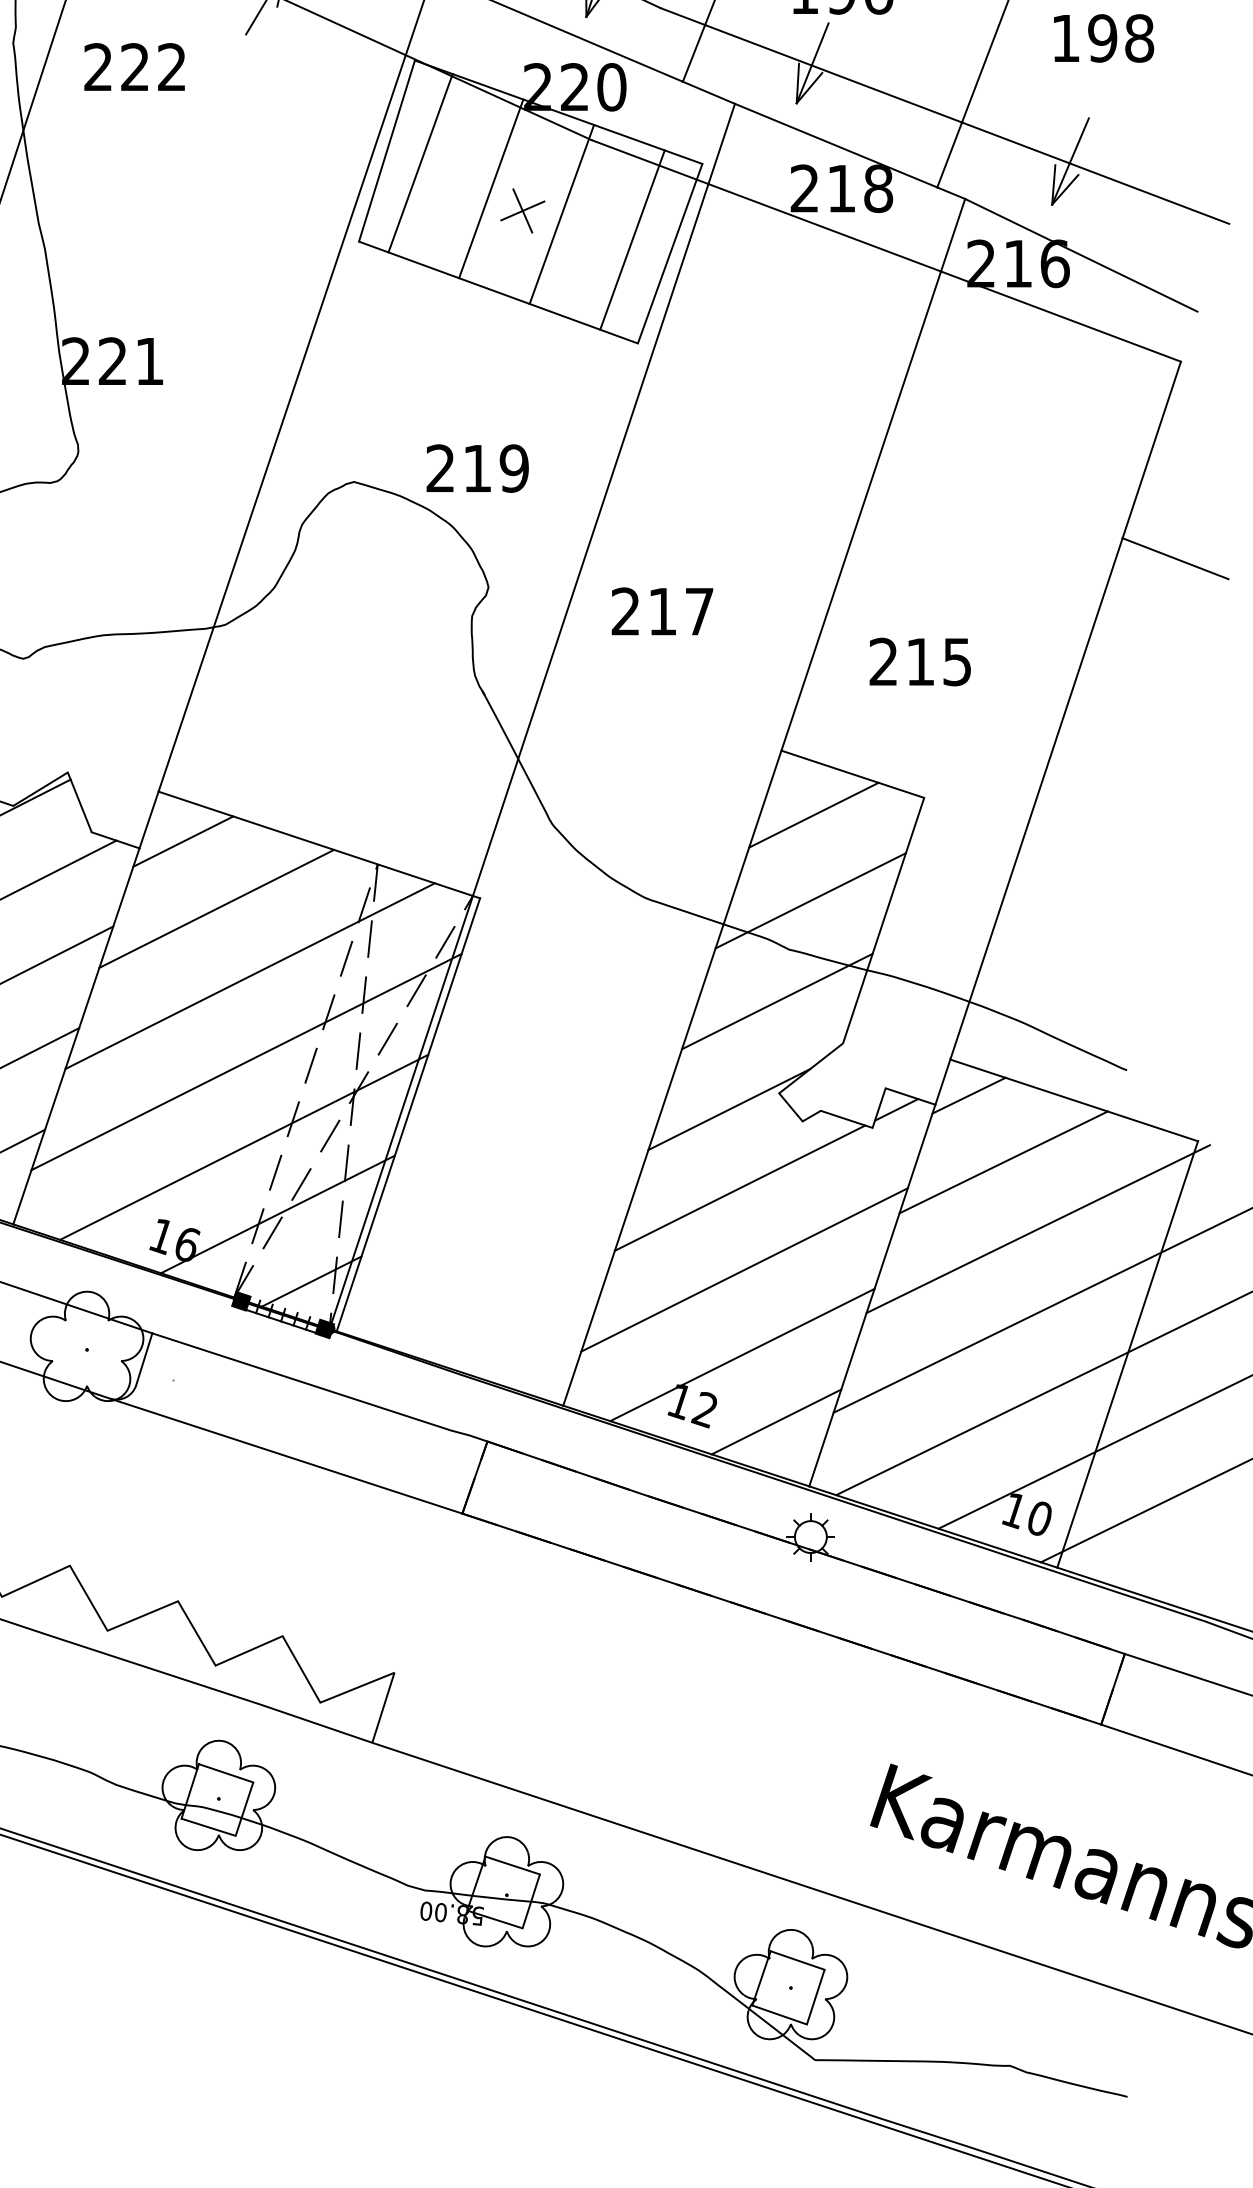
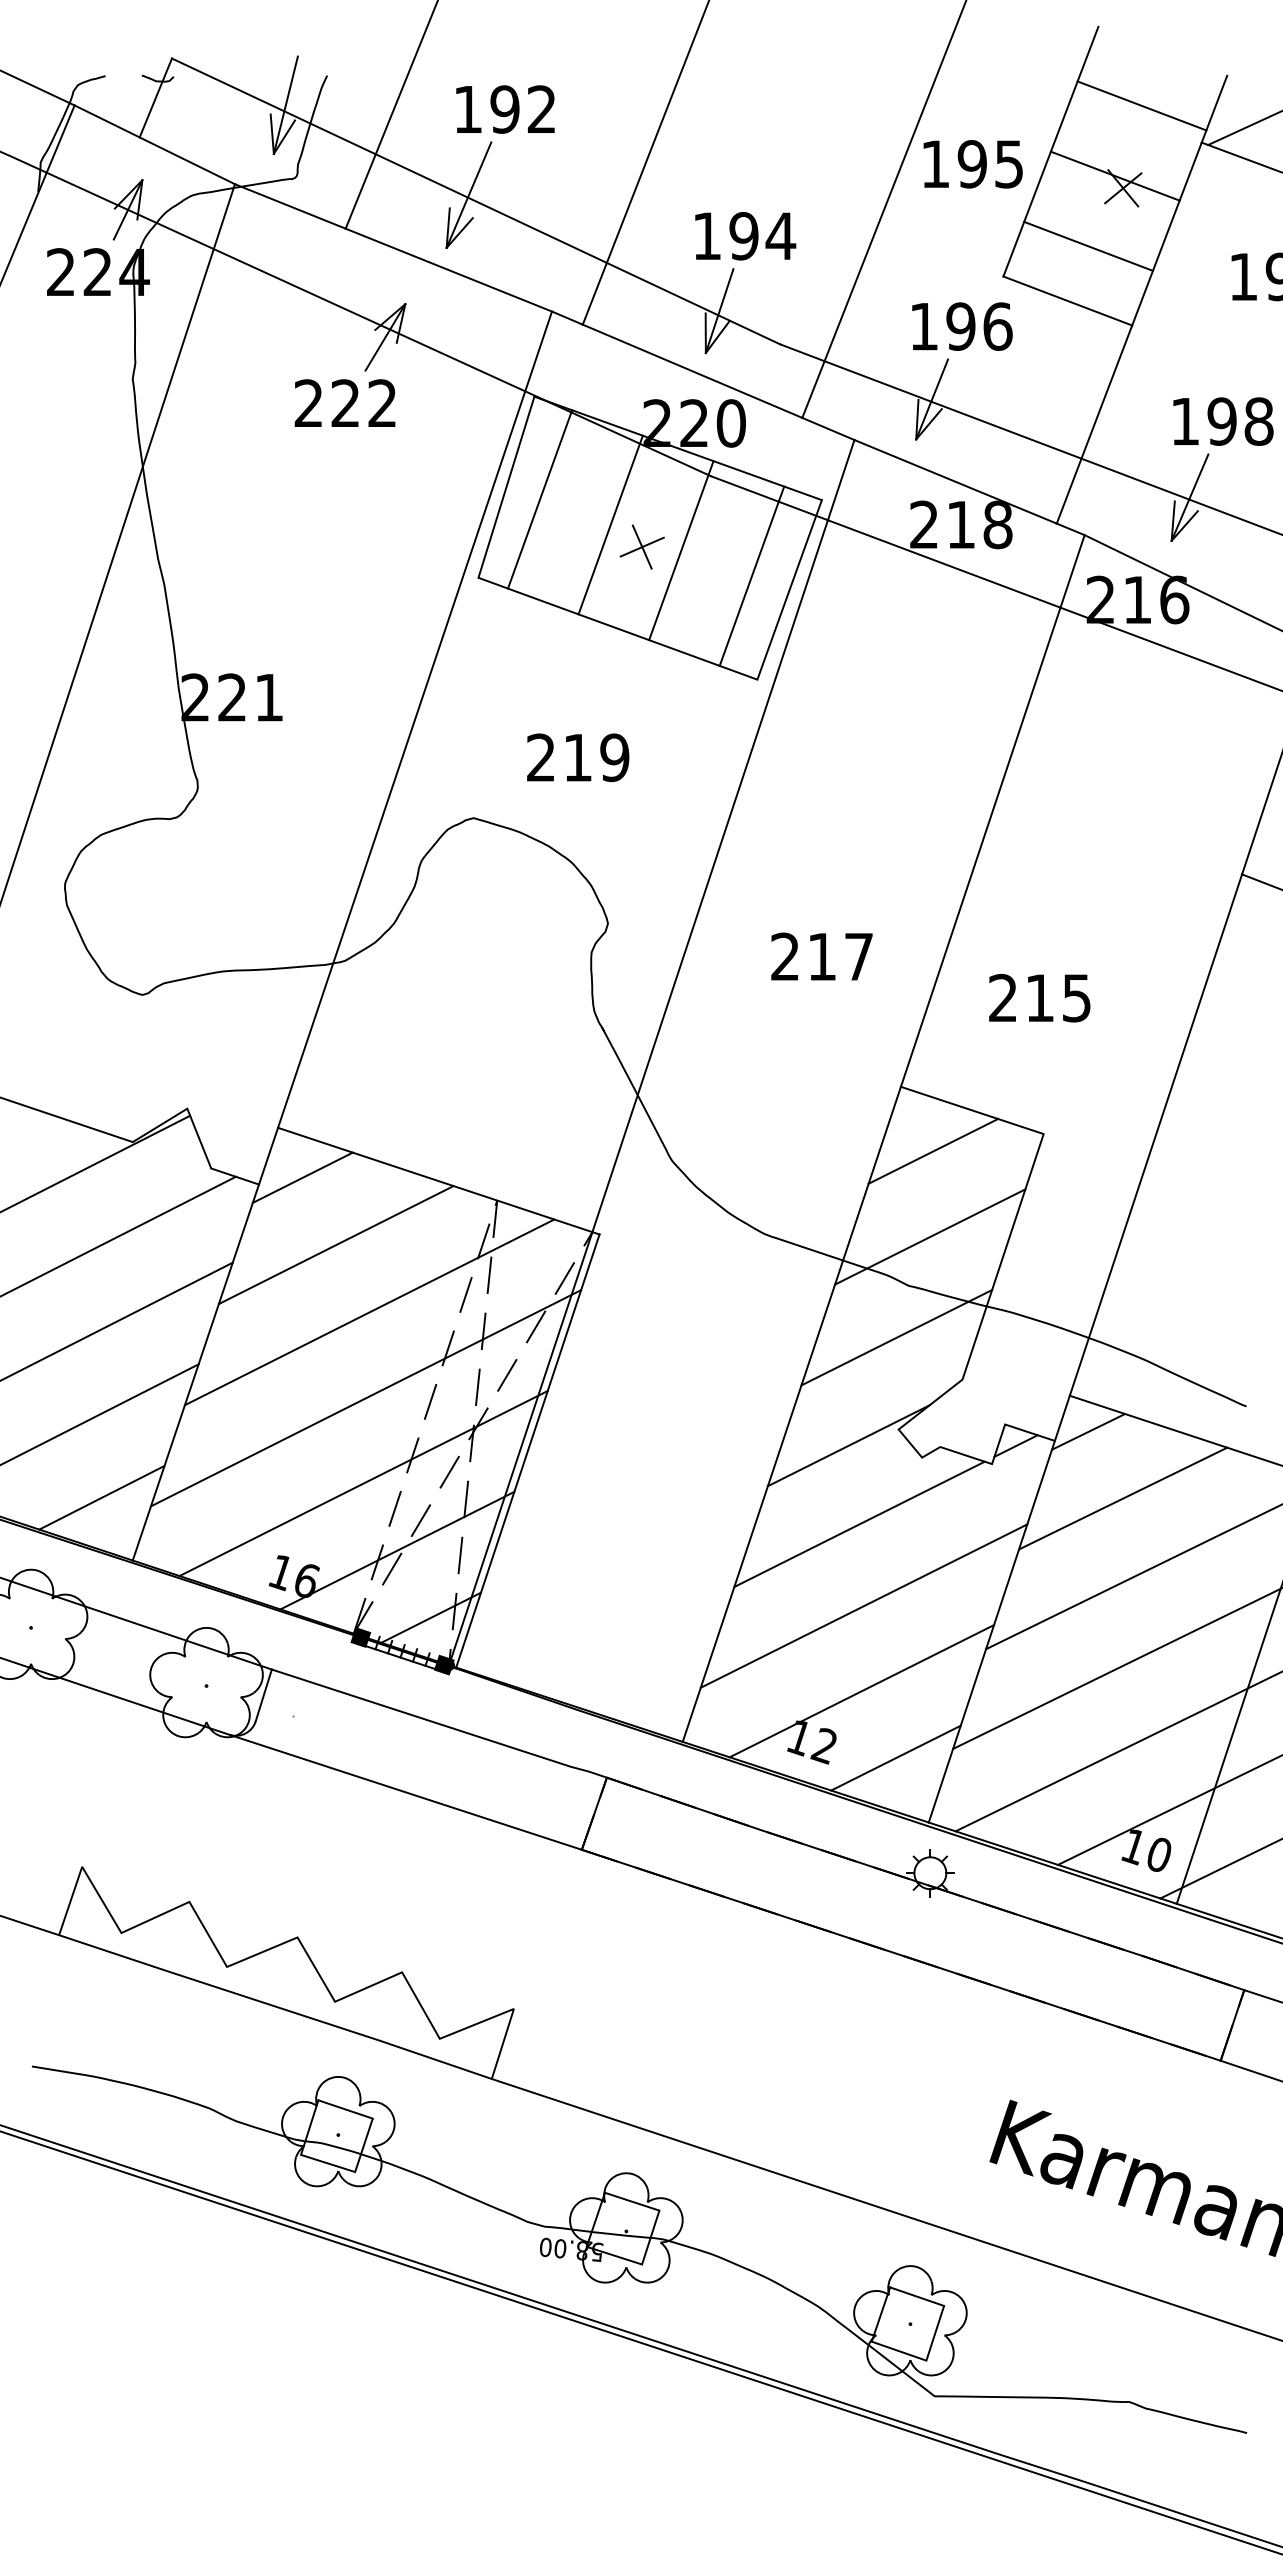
text: (1104, 38) -> (1223, 421), moved
text: (134, 66) -> (344, 402), moved
text: (478, 468) -> (578, 757), moved
text: (662, 611) -> (821, 956), moved

